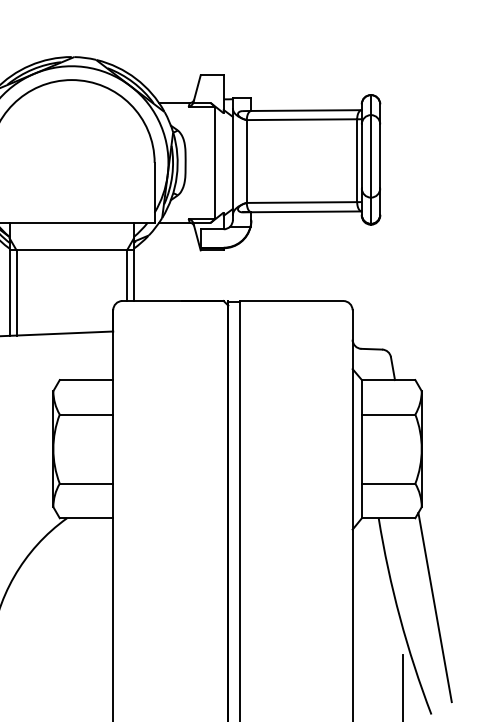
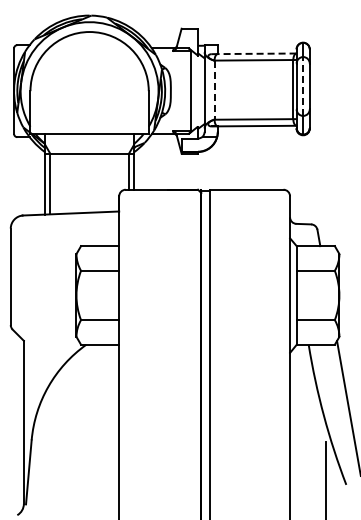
line: (305, 110) -> (256, 53), solid -> dashed
line: (371, 154) -> (303, 85), solid -> dashed
line: (246, 161) -> (214, 90), solid -> dashed

